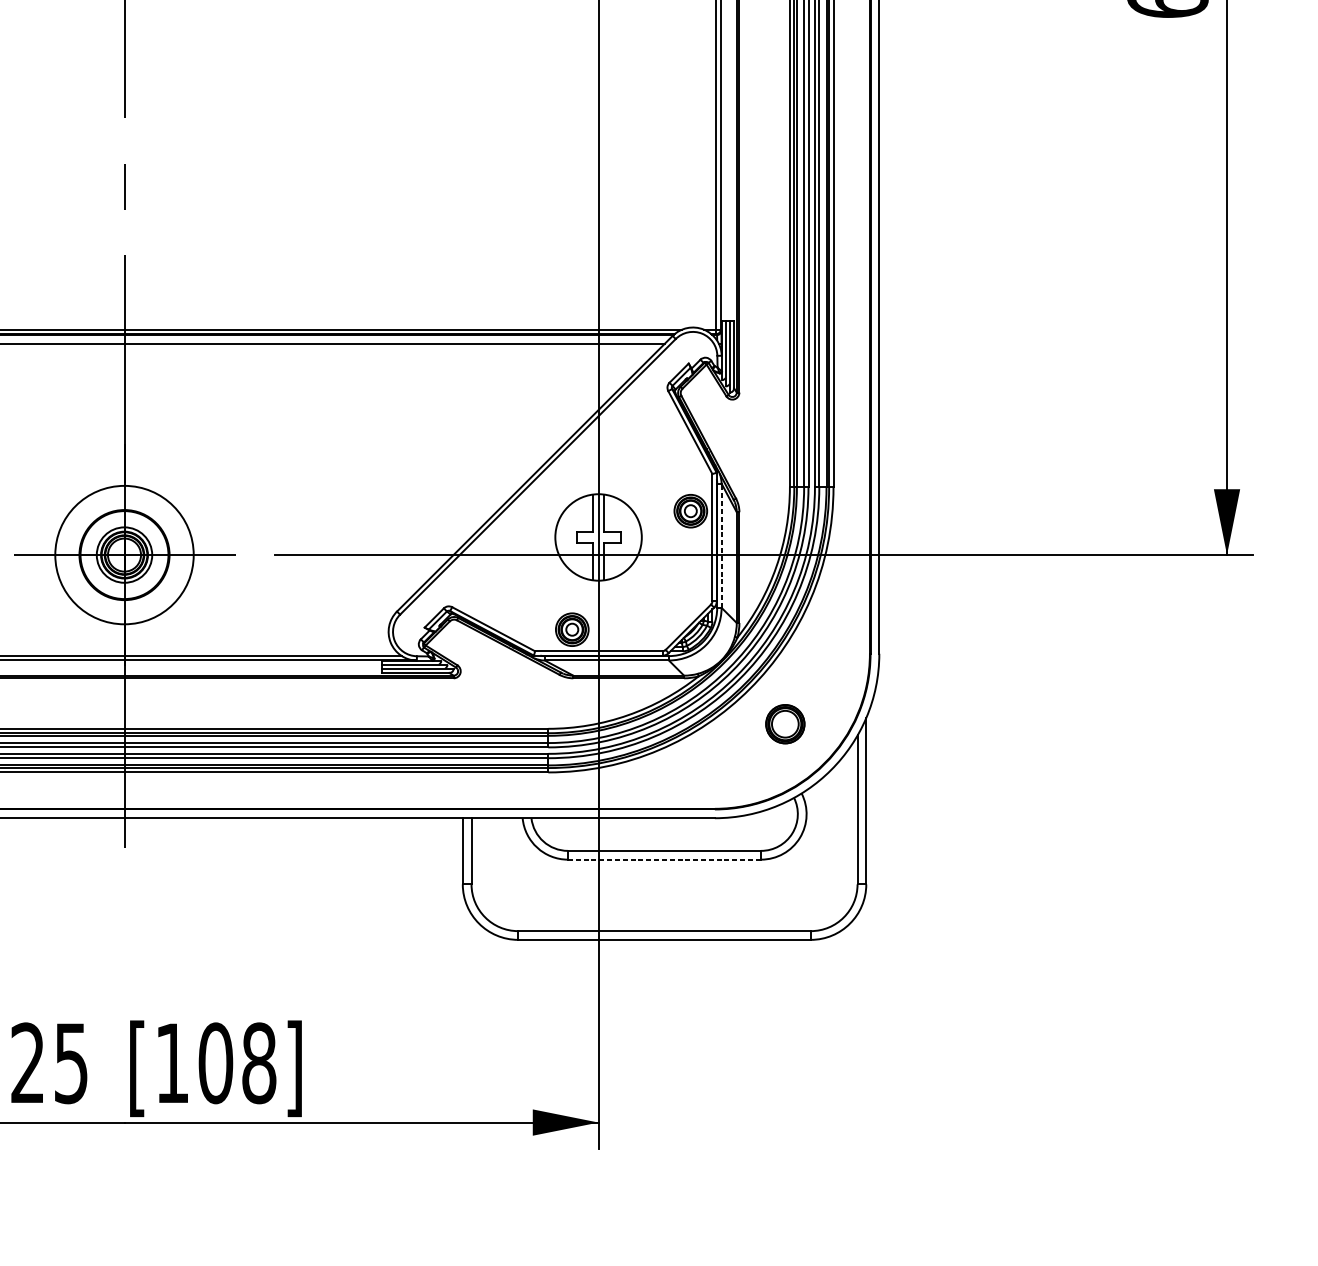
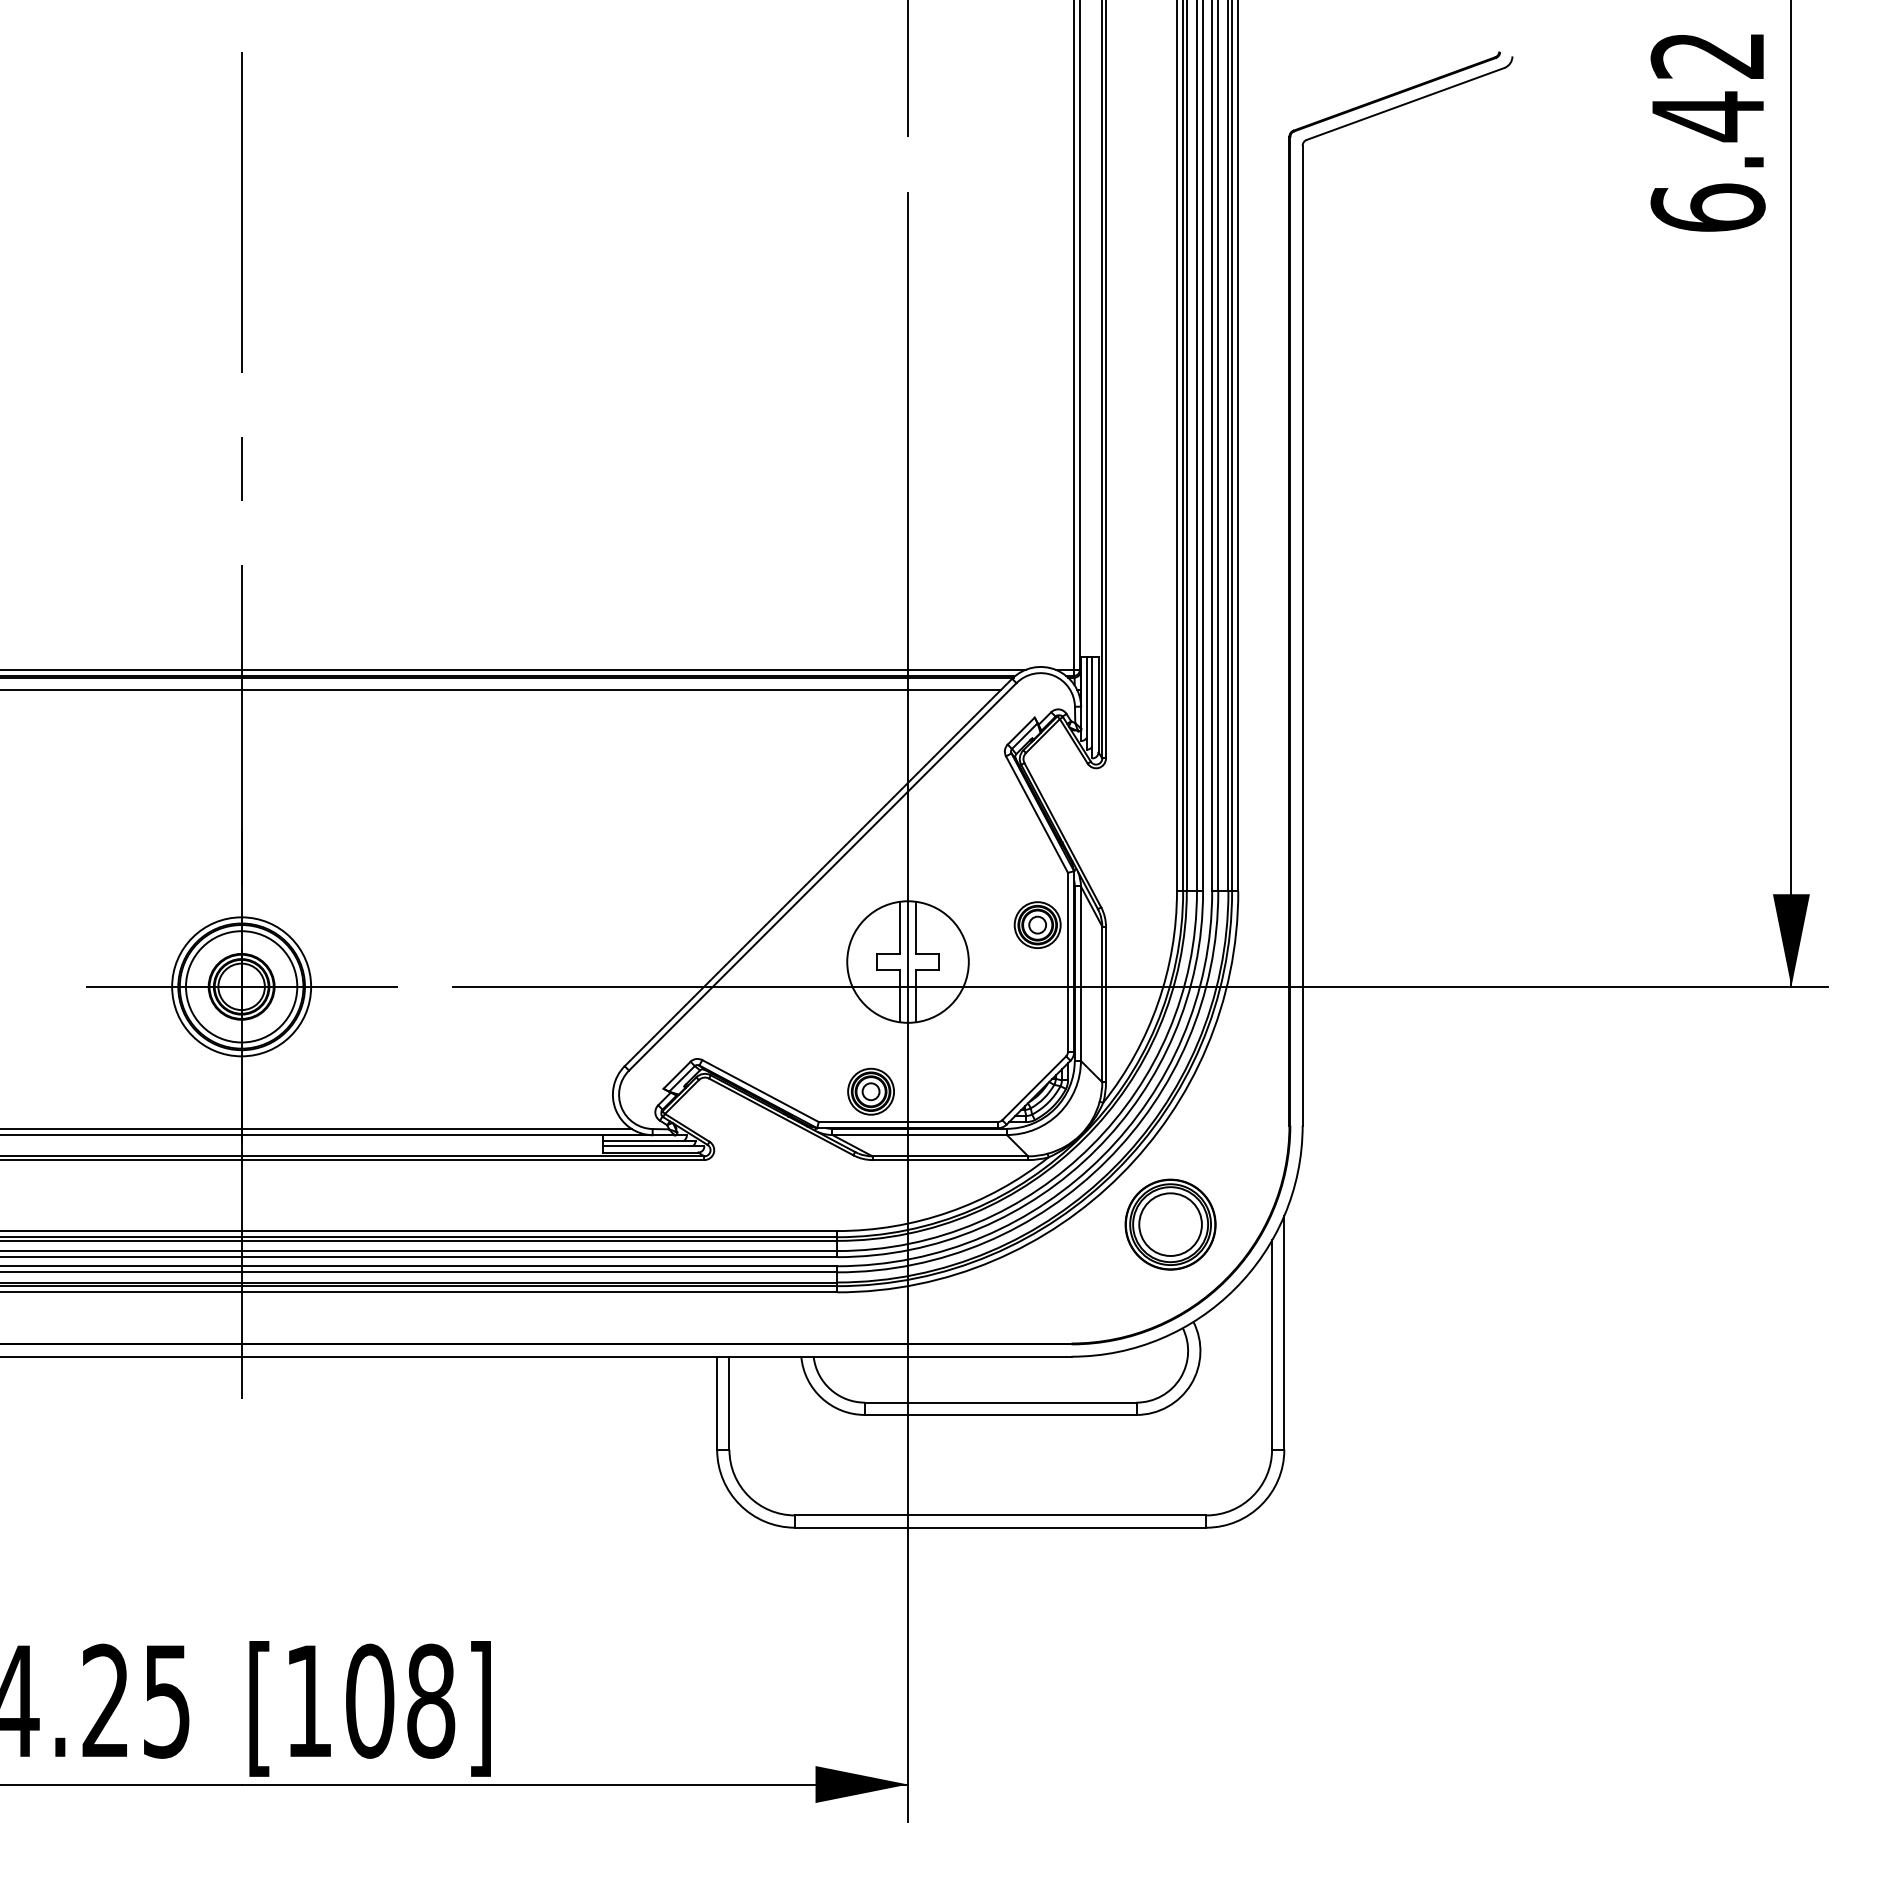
line: (721, 545) -> (1080, 973), dashed -> solid
circle: (124, 554) -> (241, 986), size x0.71
circle: (124, 554) -> (241, 986), size x1.43
part: (785, 724) -> (1170, 1224), size x1.67
line: (664, 859) -> (1000, 1414), dashed -> solid

